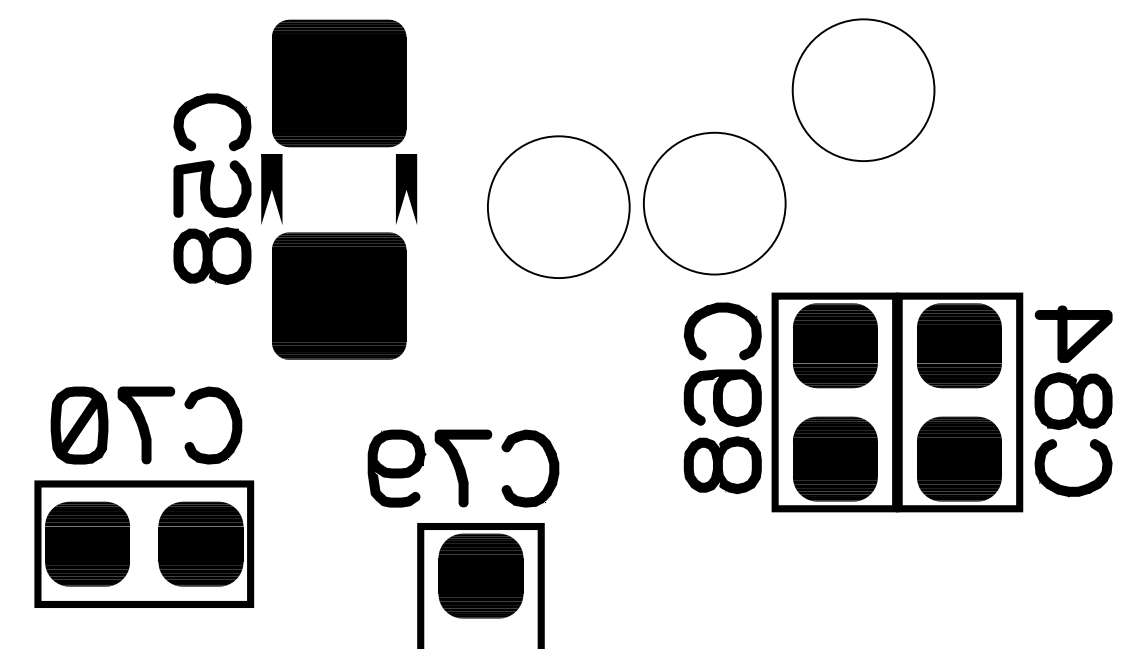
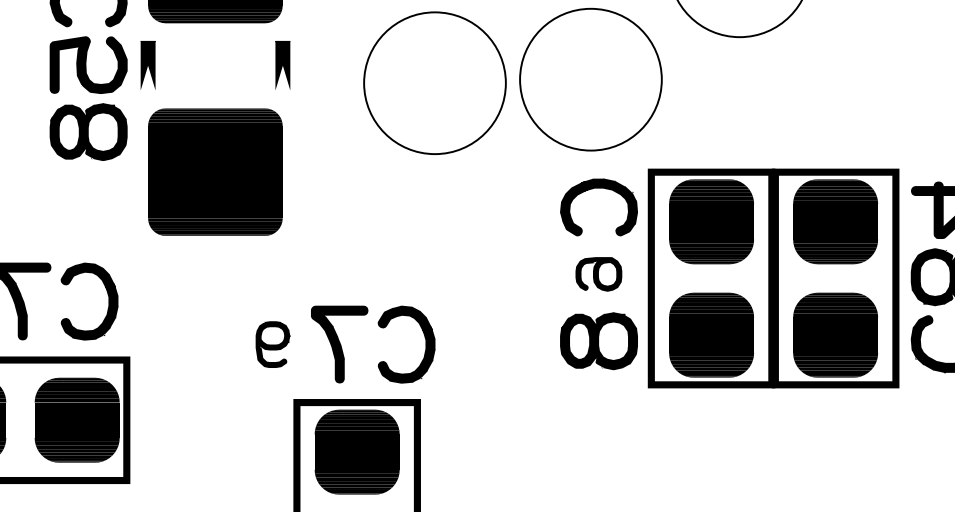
part: (271, 189) -> (147, 65), size x0.7
part: (406, 189) -> (282, 65), size x0.7
part: (722, 398) -> (598, 274), size x0.6
part: (396, 468) -> (272, 344), size x0.6

